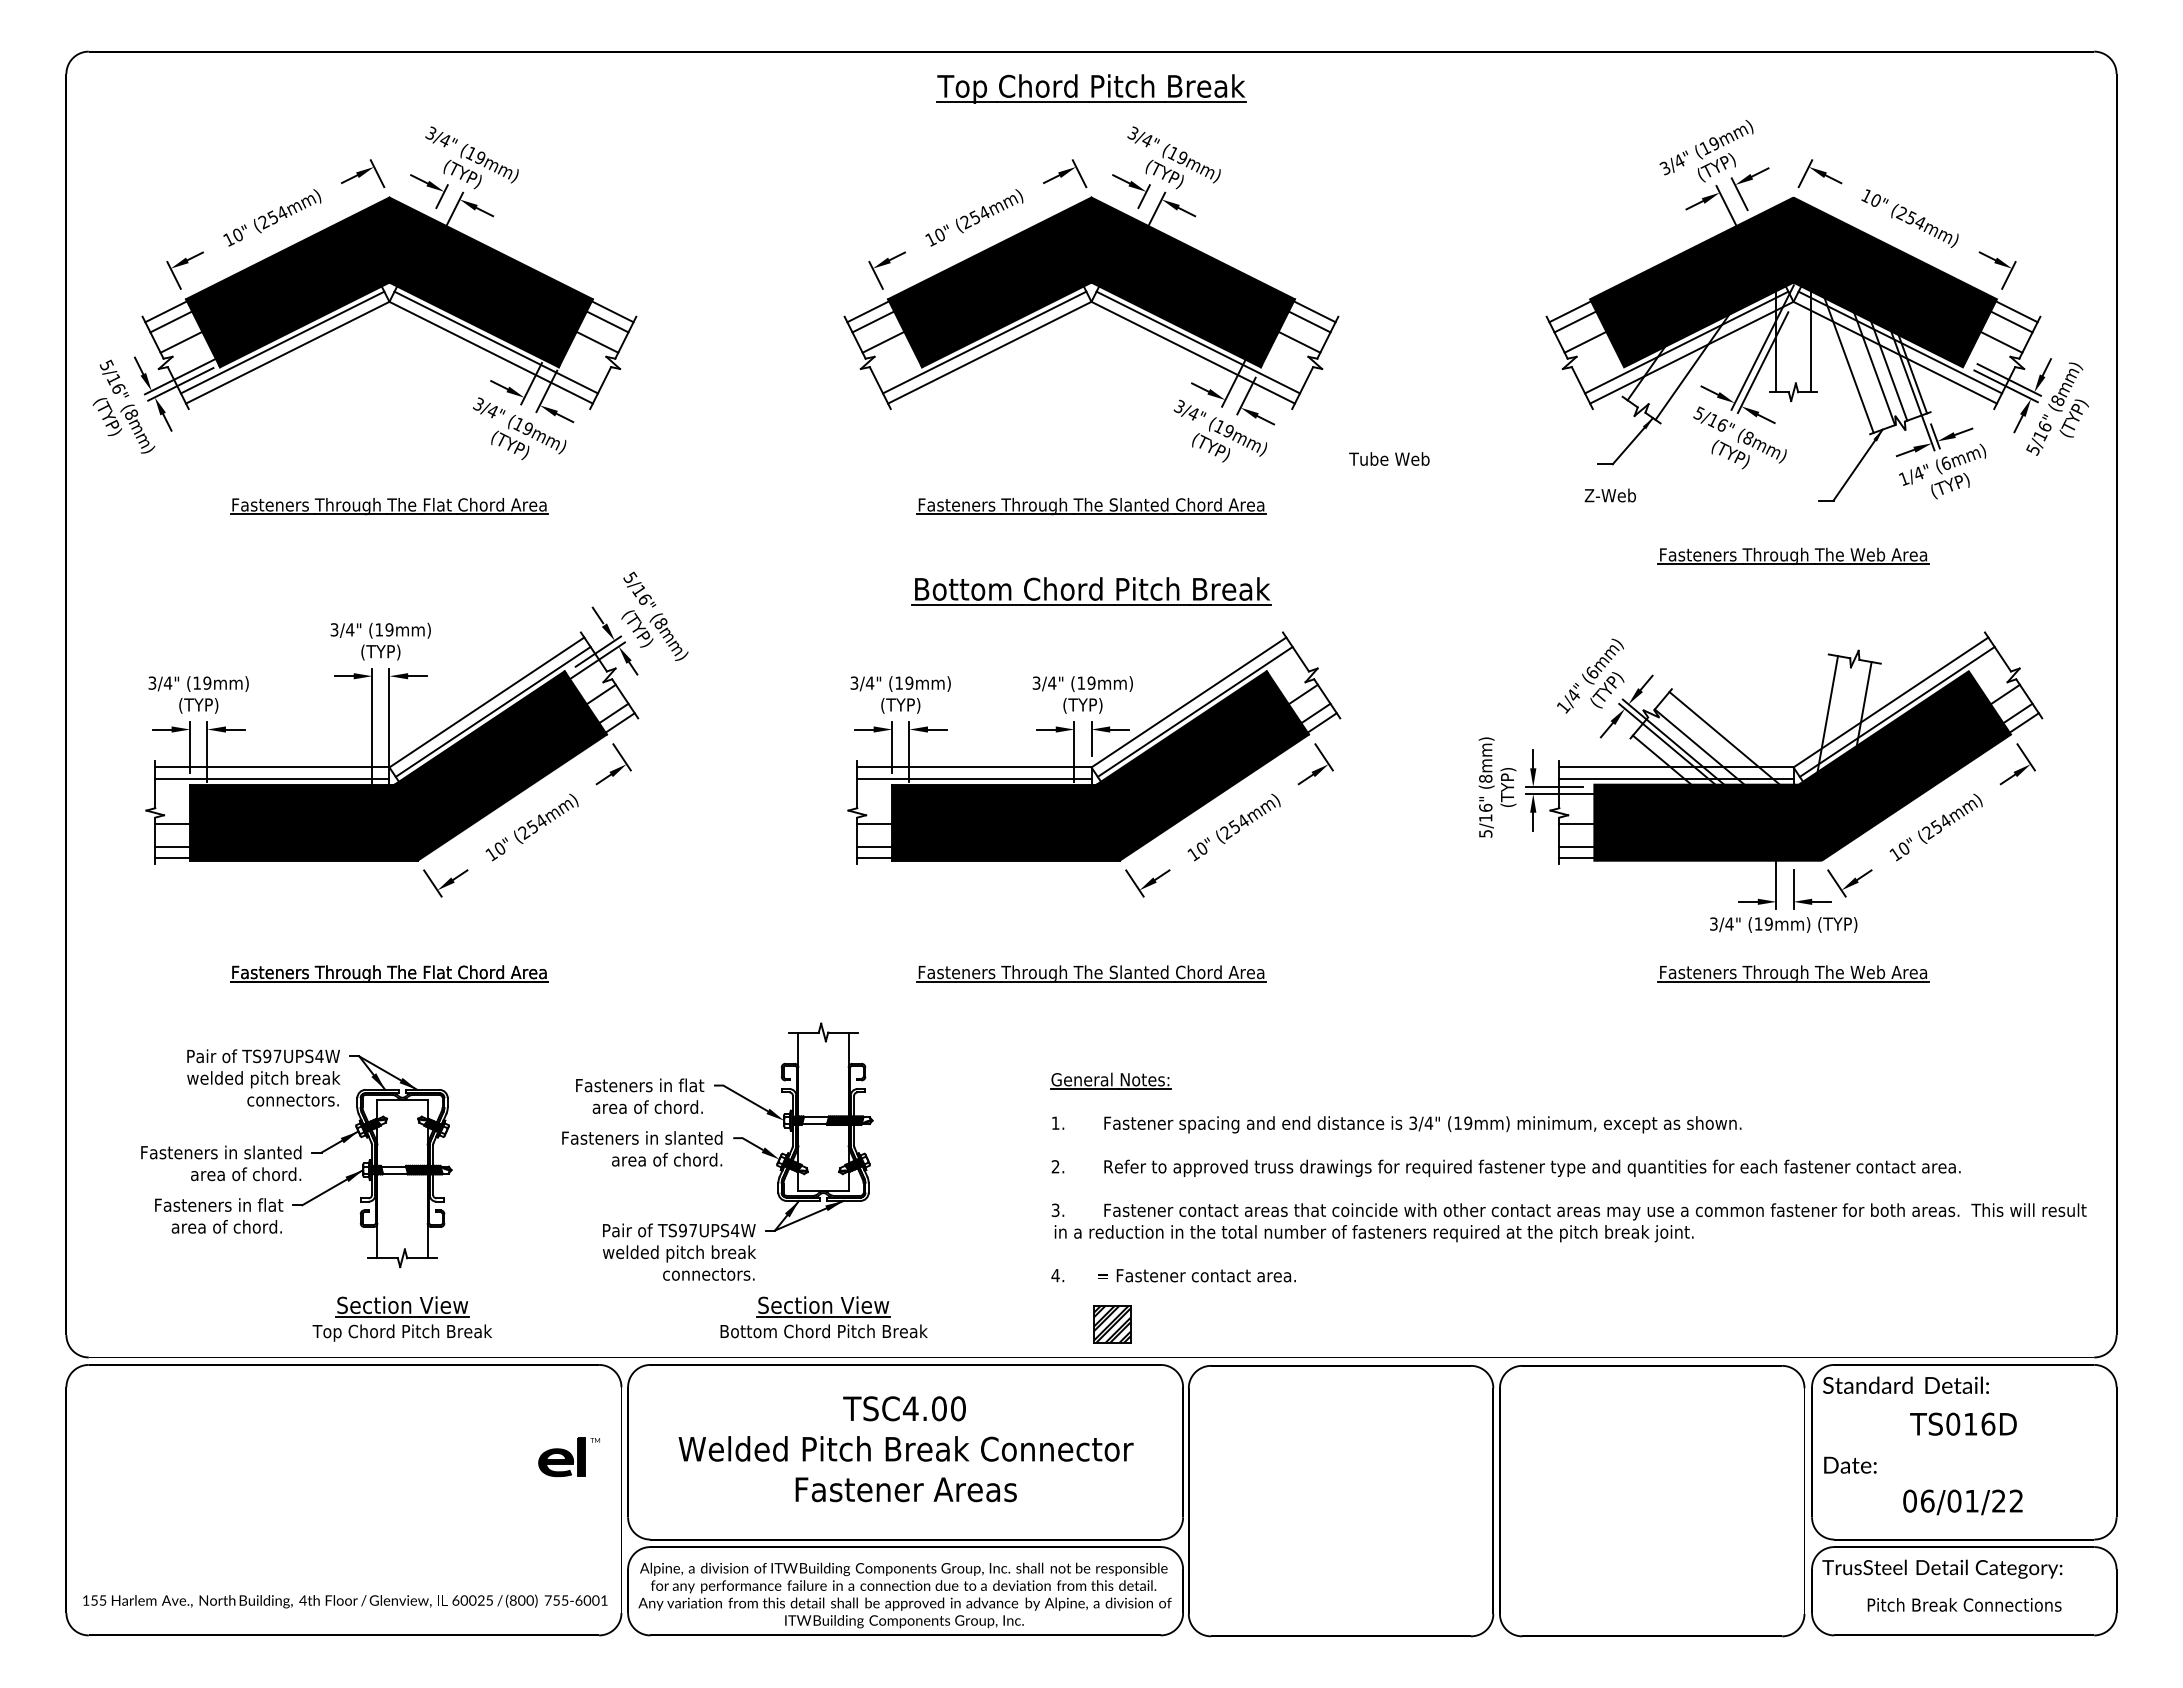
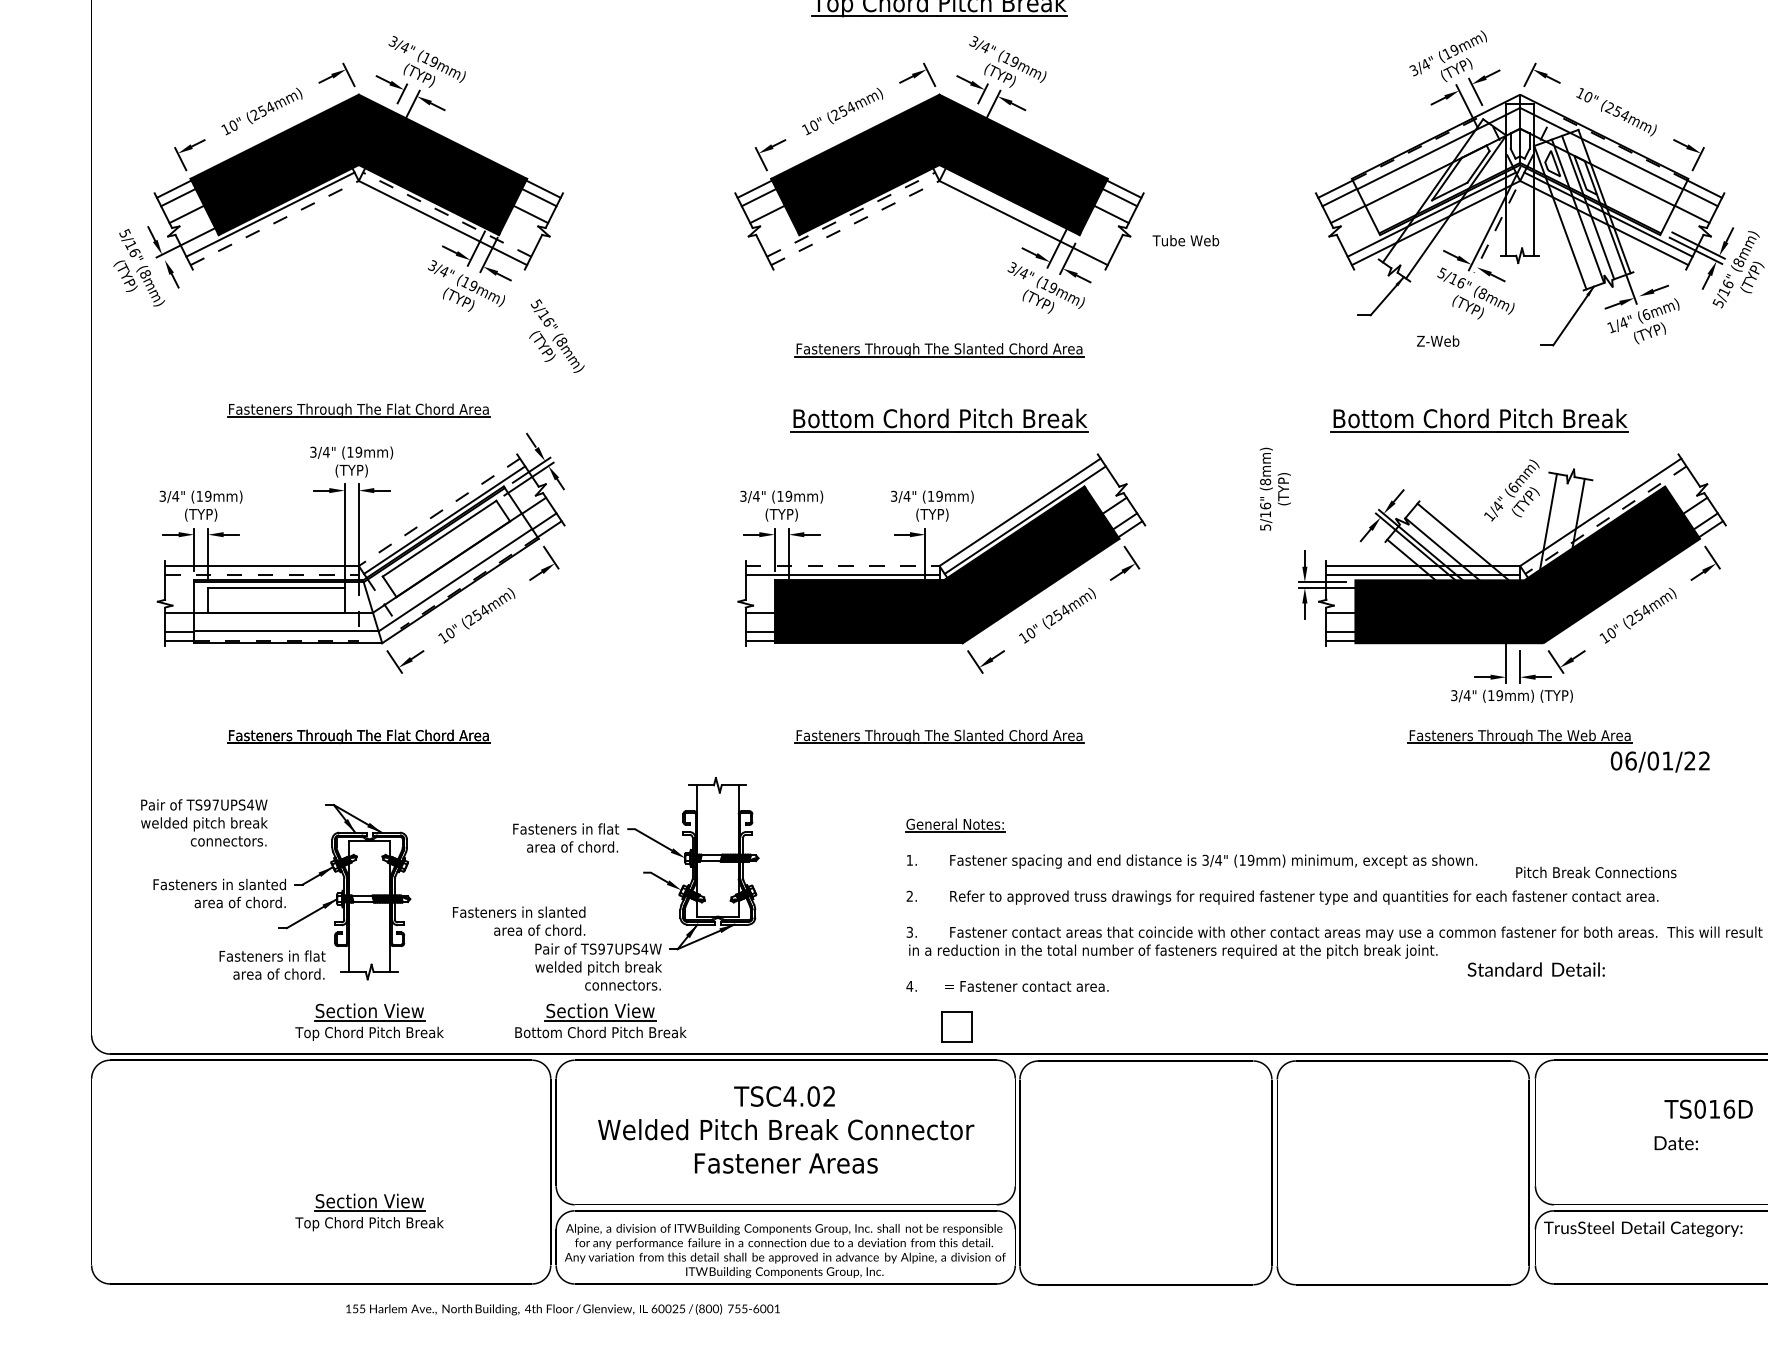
hatch: (1793, 255) -> (1520, 142), removed
hatch: (1832, 280) -> (1552, 163), removed
fill: (1793, 282) -> (1520, 164), removed
hatch: (1722, 291) -> (1461, 172), removed
hatch: (1872, 294) -> (1585, 174), removed
line: (496, 342) -> (447, 214), solid -> dashed
line: (984, 342) -> (851, 214), solid -> dashed
line: (1198, 342) -> (1028, 214), removed
line: (287, 352) -> (274, 222), solid -> dashed
line: (989, 352) -> (855, 222), solid -> dashed
line: (1762, 363) -> (1494, 231), solid -> dashed
line: (180, 384) -> (186, 249), removed
line: (1935, 436) -> (1637, 292), removed
text: (1389, 458) -> (1185, 240), moved
text: (1609, 495) -> (1437, 341), moved
part: (389, 506) -> (358, 410), moved
part: (1793, 555) -> (1520, 390), removed
part: (1744, 591) -> (1479, 420), added
text: (654, 615) -> (556, 335), moved
text: (1590, 675) -> (1511, 490), moved
line: (486, 702) -> (439, 512), solid -> dashed
line: (1896, 712) -> (1605, 520), solid -> dashed
part: (1109, 732) -> (954, 537), removed
hatch: (494, 746) -> (445, 548), removed
fill: (398, 765) -> (366, 564), removed
line: (974, 767) -> (842, 566), solid -> dashed
line: (272, 778) -> (262, 575), solid -> dashed
text: (1497, 787) -> (1275, 489), moved
hatch: (289, 808) -> (276, 600), removed
text: (263, 1077) -> (204, 822), moved
text: (642, 1148) -> (519, 920), moved
text: (219, 1215) -> (272, 964), moved
part: (823, 1317) -> (600, 1021), moved
hatch: (1112, 1324) -> (956, 1026), removed
text: (1905, 1384) -> (1535, 968), moved
text: (958, 1408) -> (829, 1096), TSC4.00 -> TSC4.02
text: (1963, 1423) -> (1708, 1108), moved
part: (568, 1457) -> (506, 1136), removed
text: (1850, 1464) -> (1676, 1142), moved
text: (1962, 1502) -> (1659, 762), moved
part: (401, 1548) -> (368, 1212), added
text: (345, 1601) -> (563, 1309), moved
text: (1964, 1604) -> (1596, 872), moved

